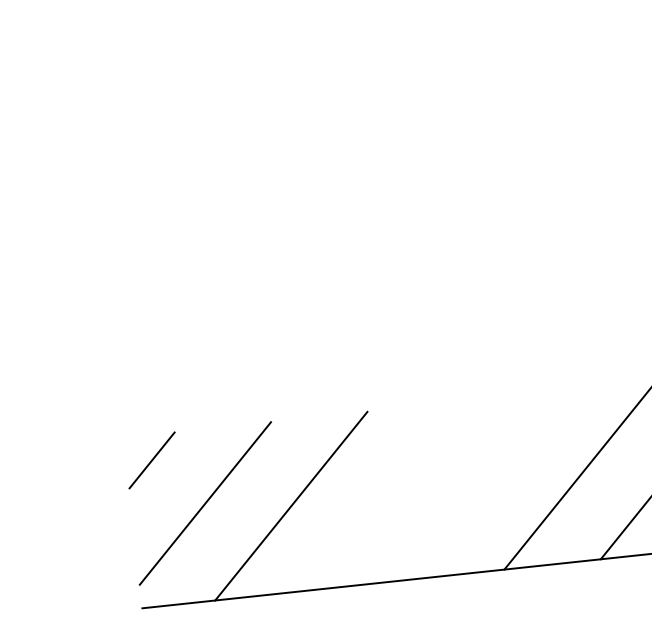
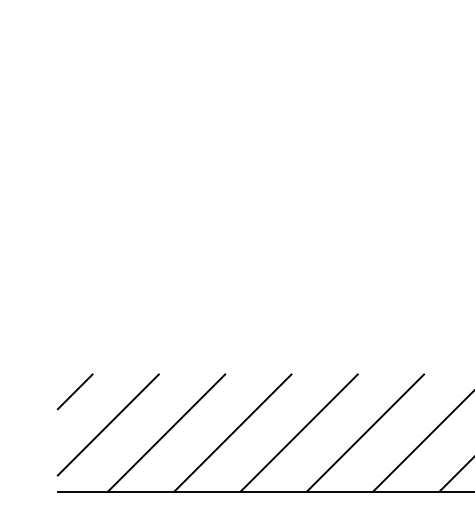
line: (483, 484) -> (298, 432), added
line: (387, 495) -> (232, 432), added

